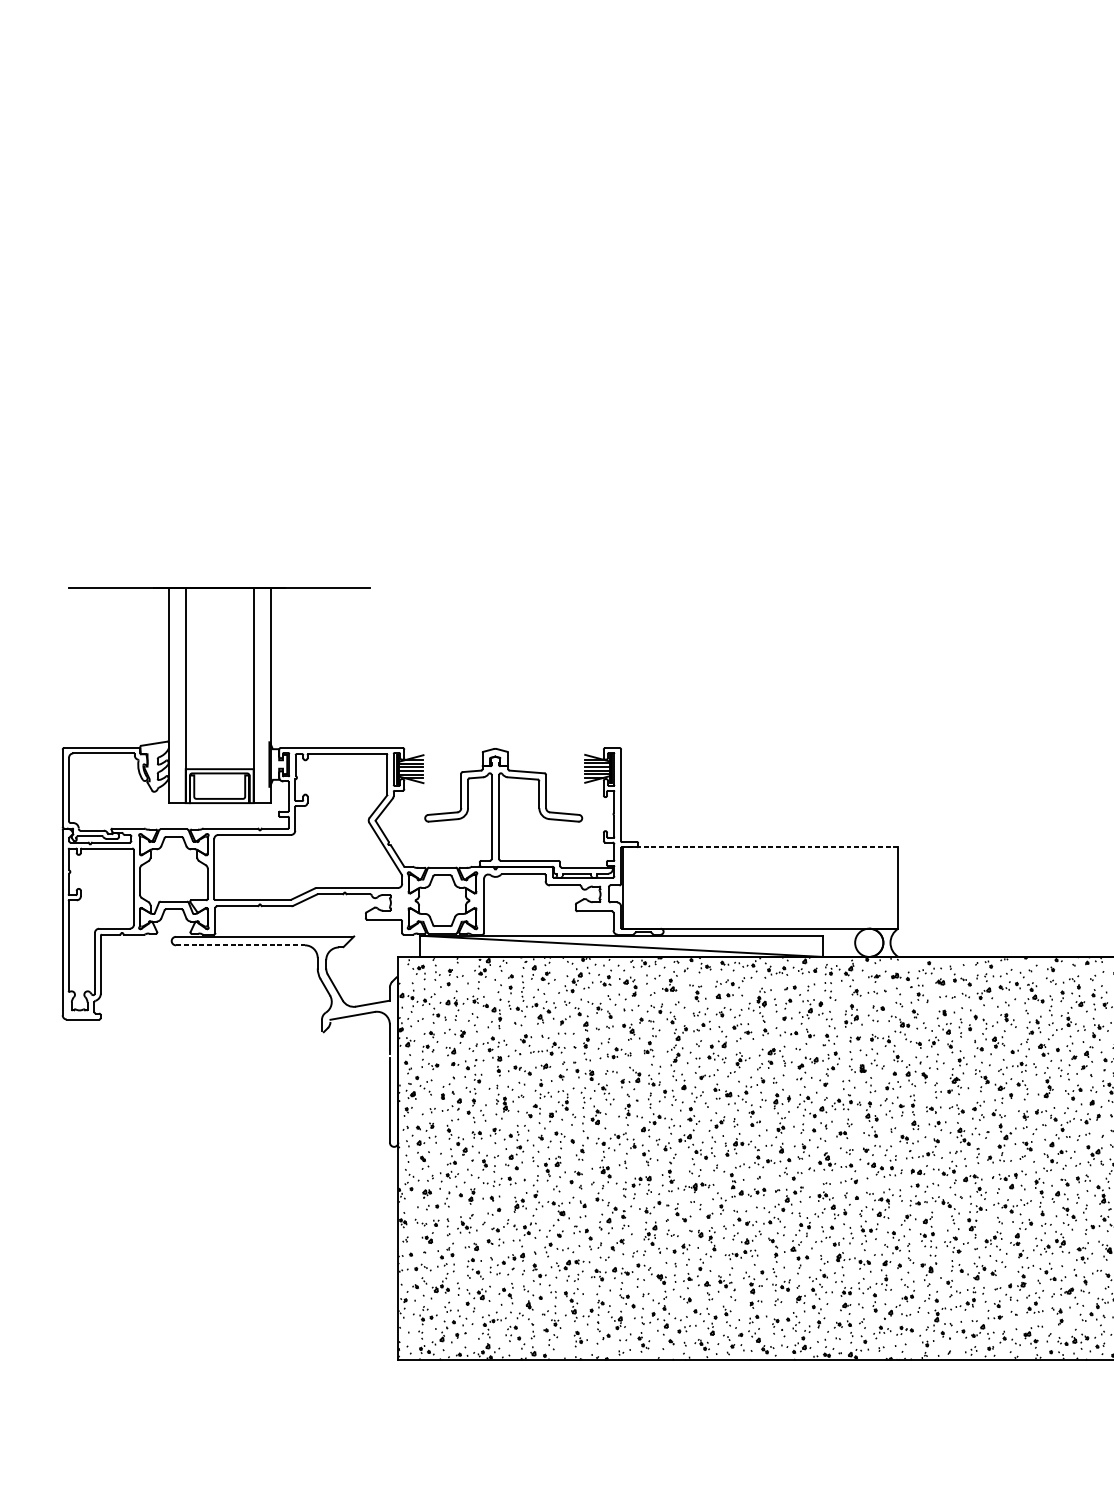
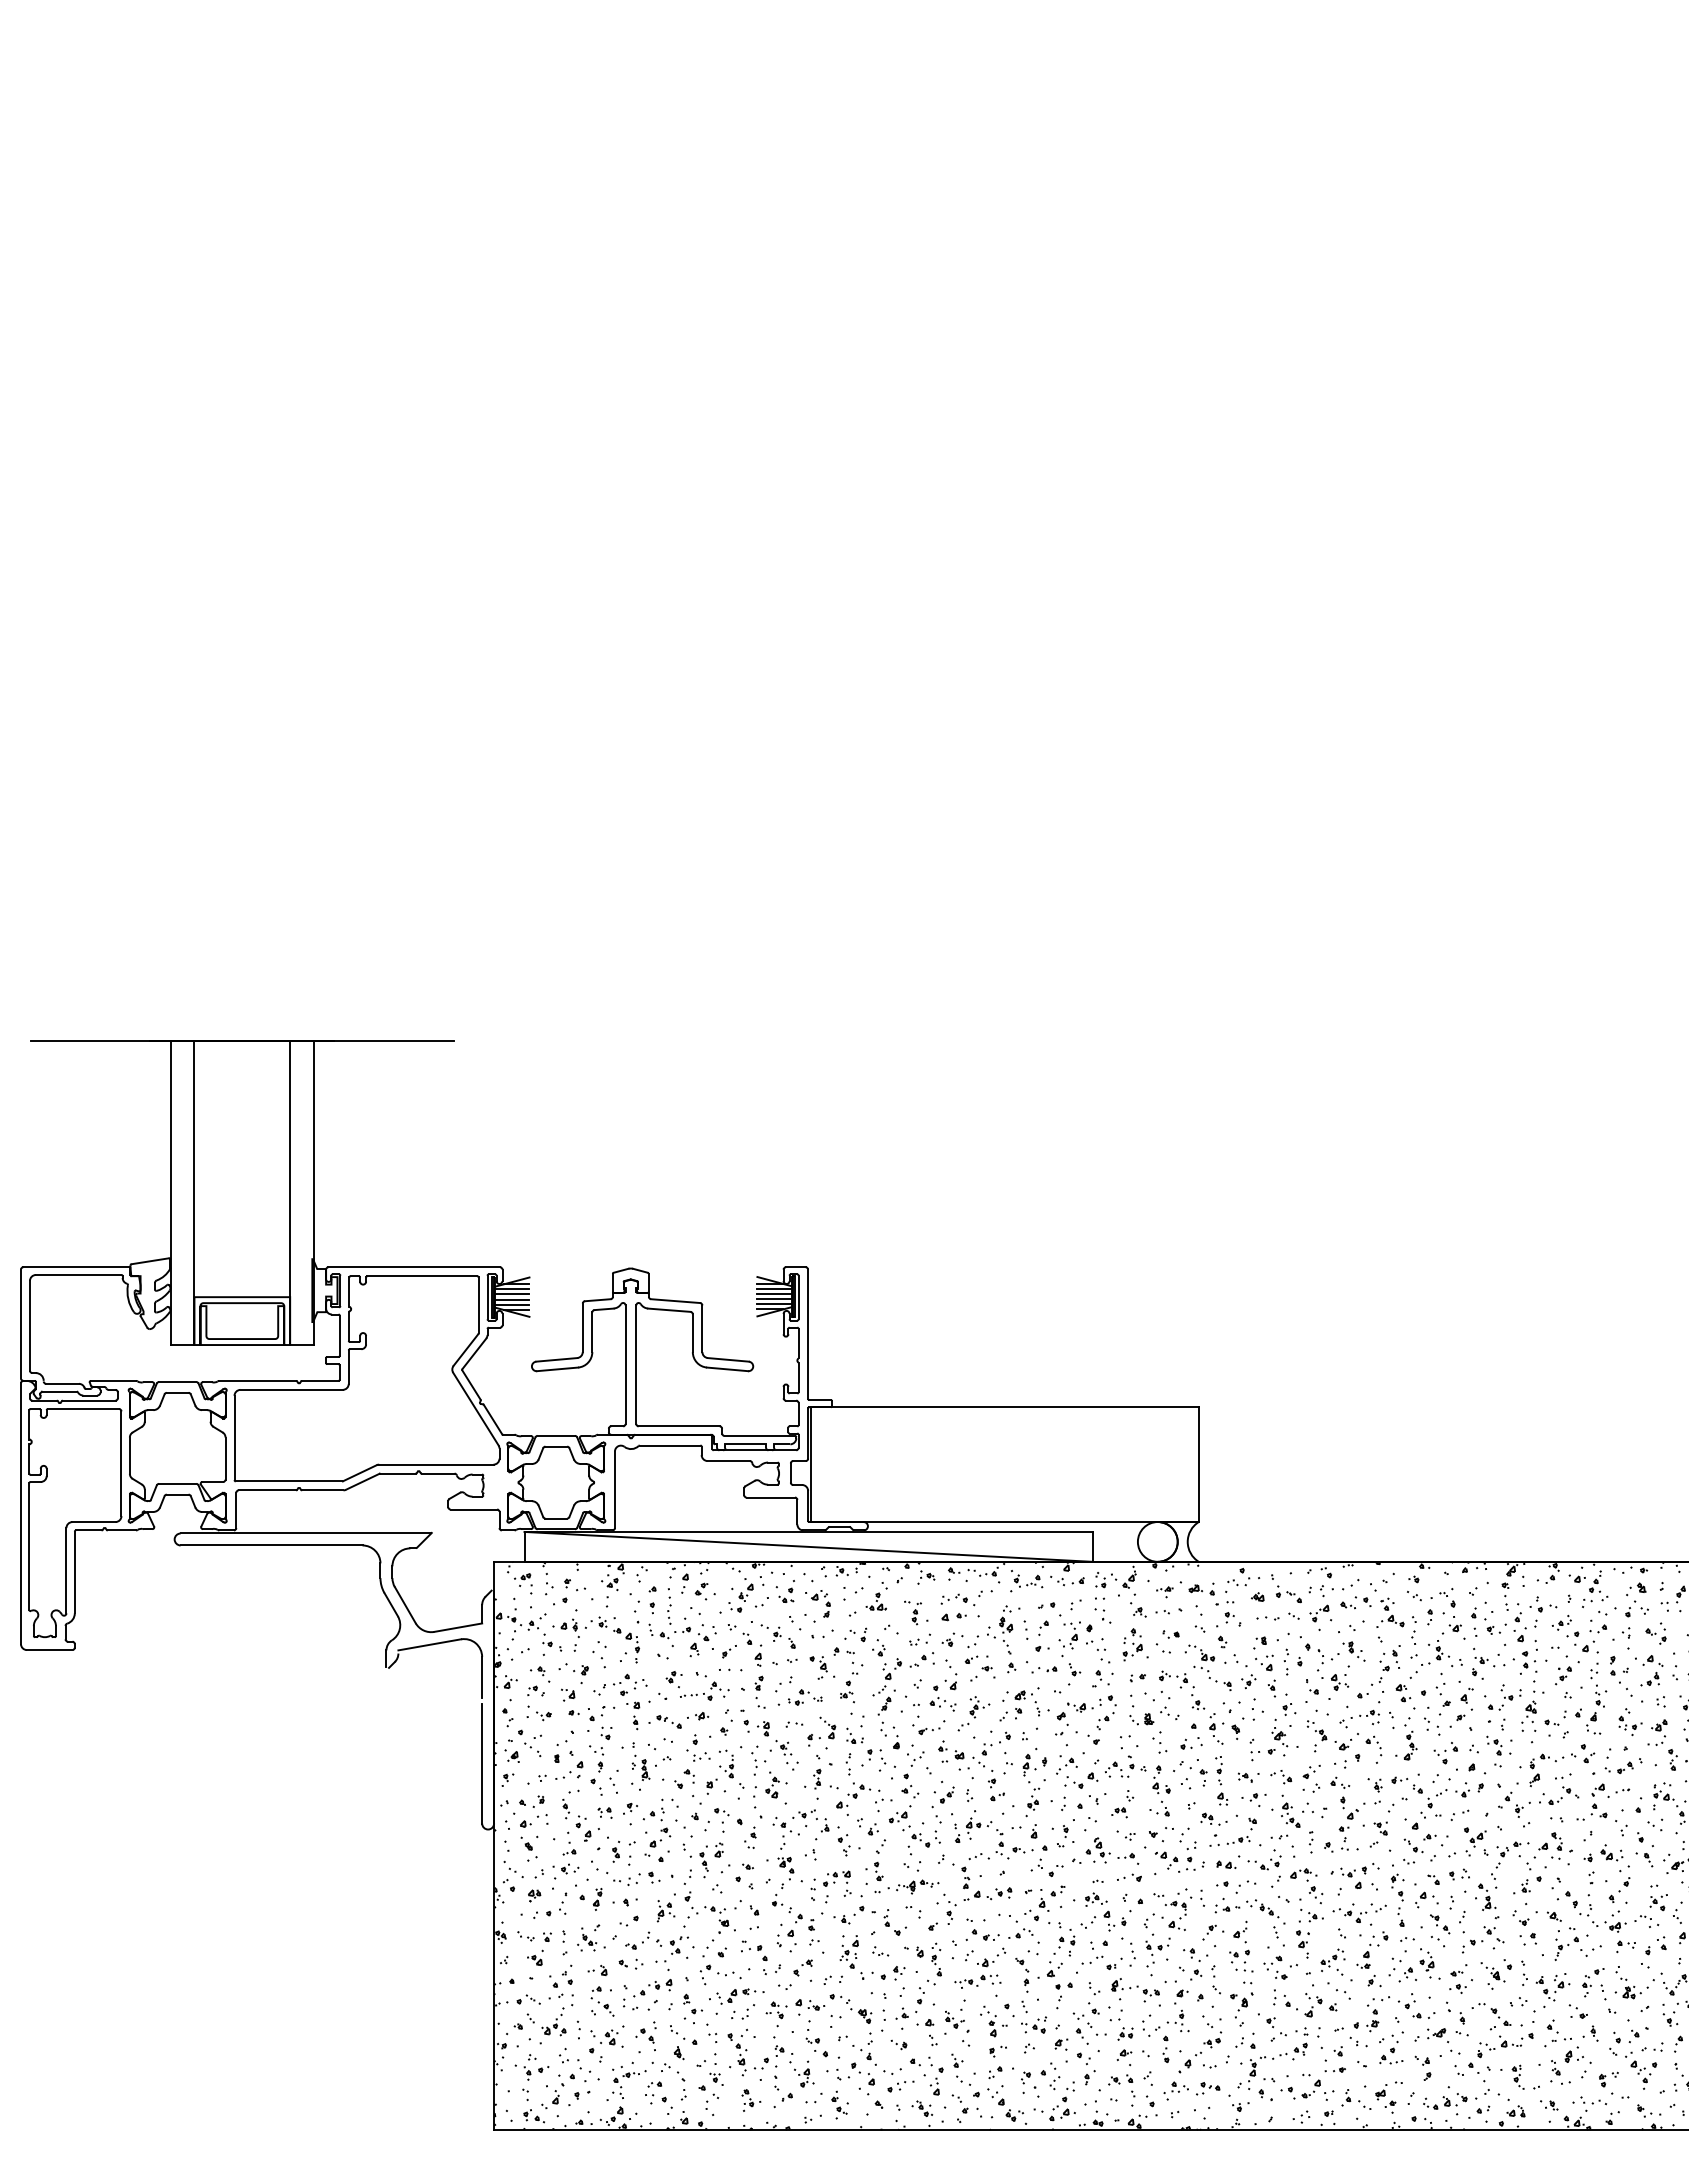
line: (760, 847) -> (1004, 1407), dashed -> solid
line: (240, 945) -> (271, 1545), dashed -> solid

